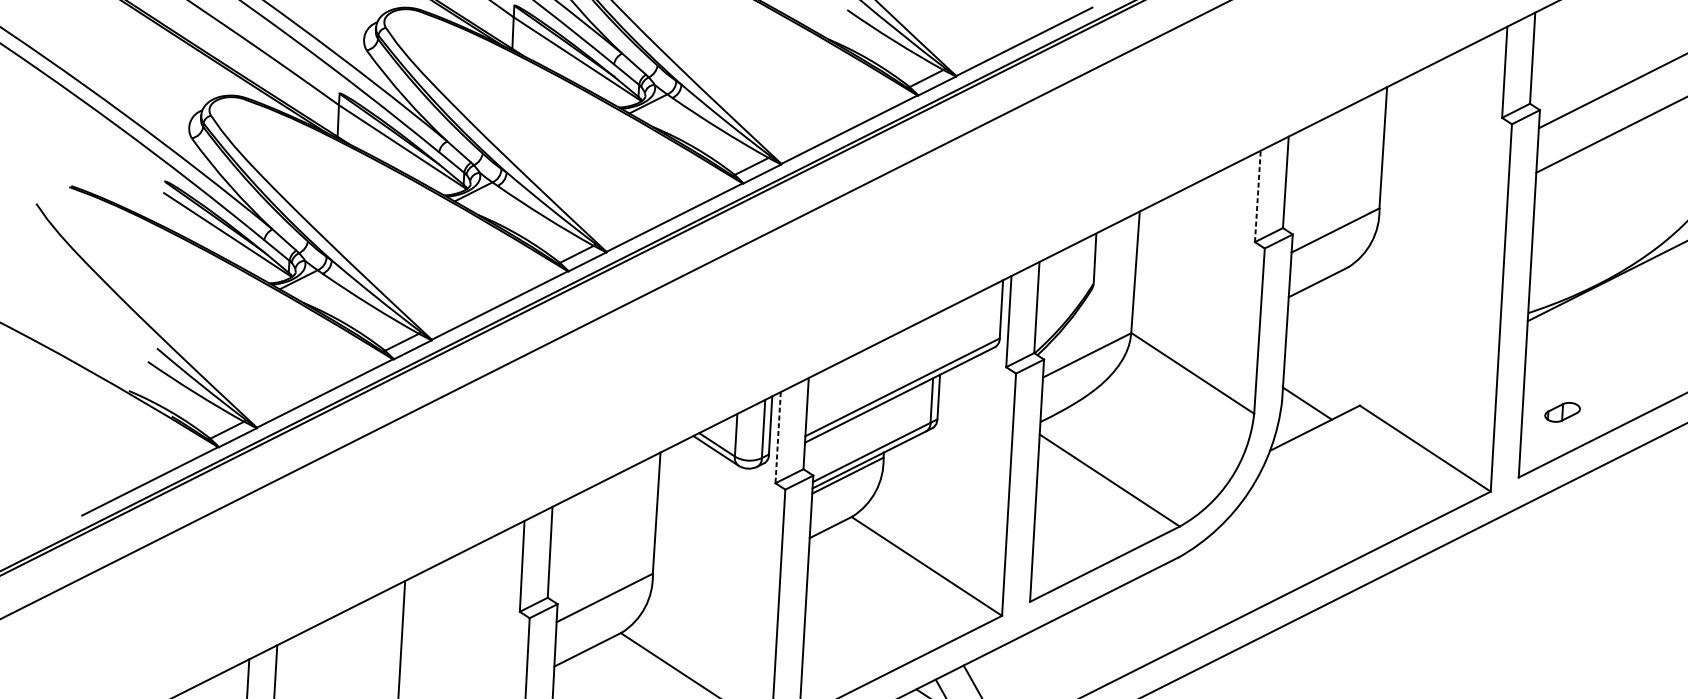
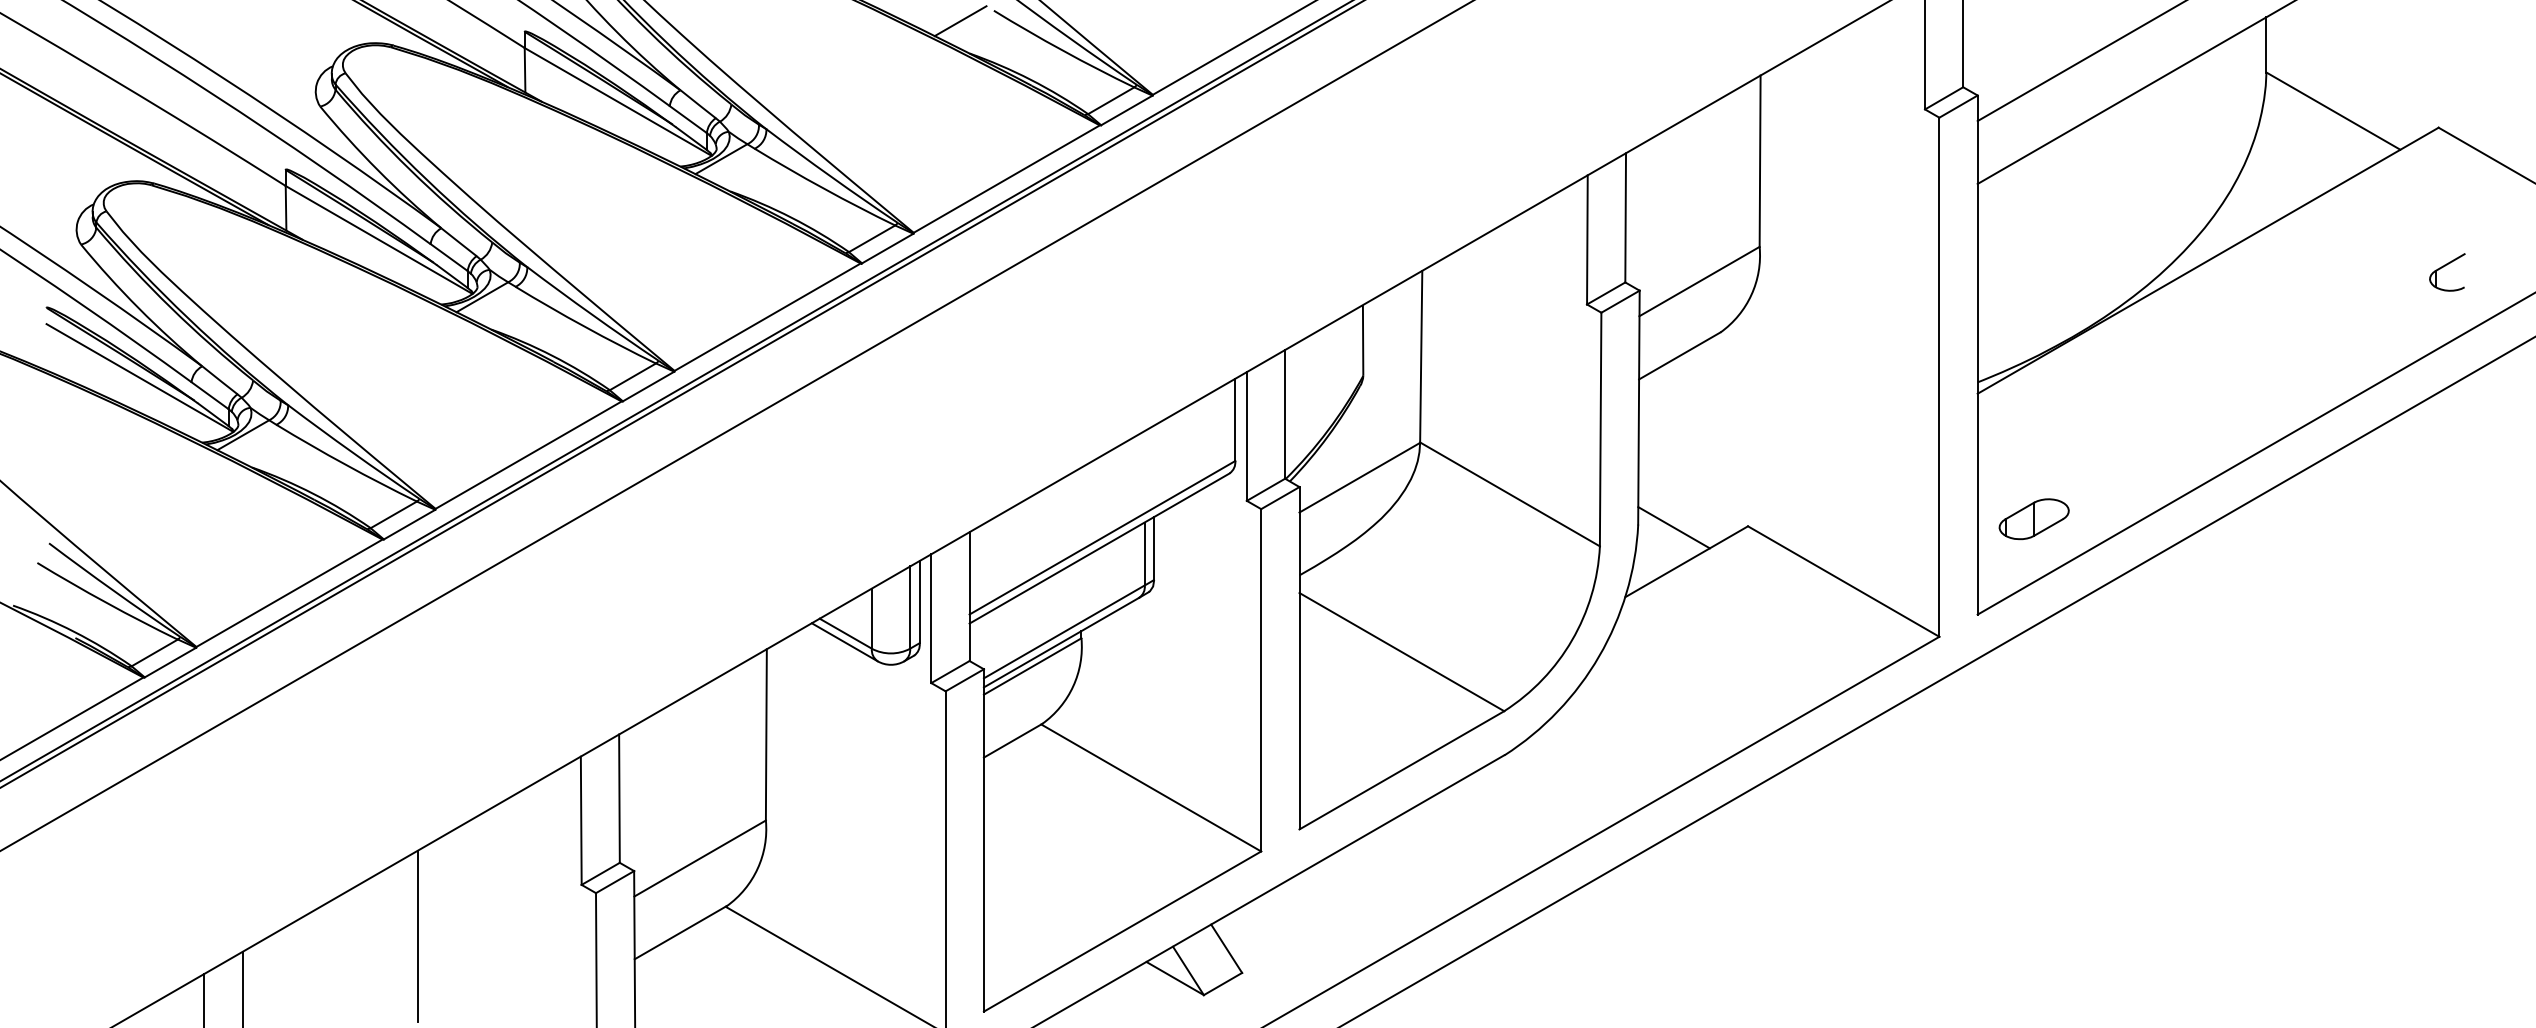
line: (823, 16) -> (960, 21), added
line: (1257, 196) -> (1587, 239), dashed -> solid
part: (1562, 412) -> (2033, 519), size x1.43
line: (778, 438) -> (931, 619), dashed -> solid

